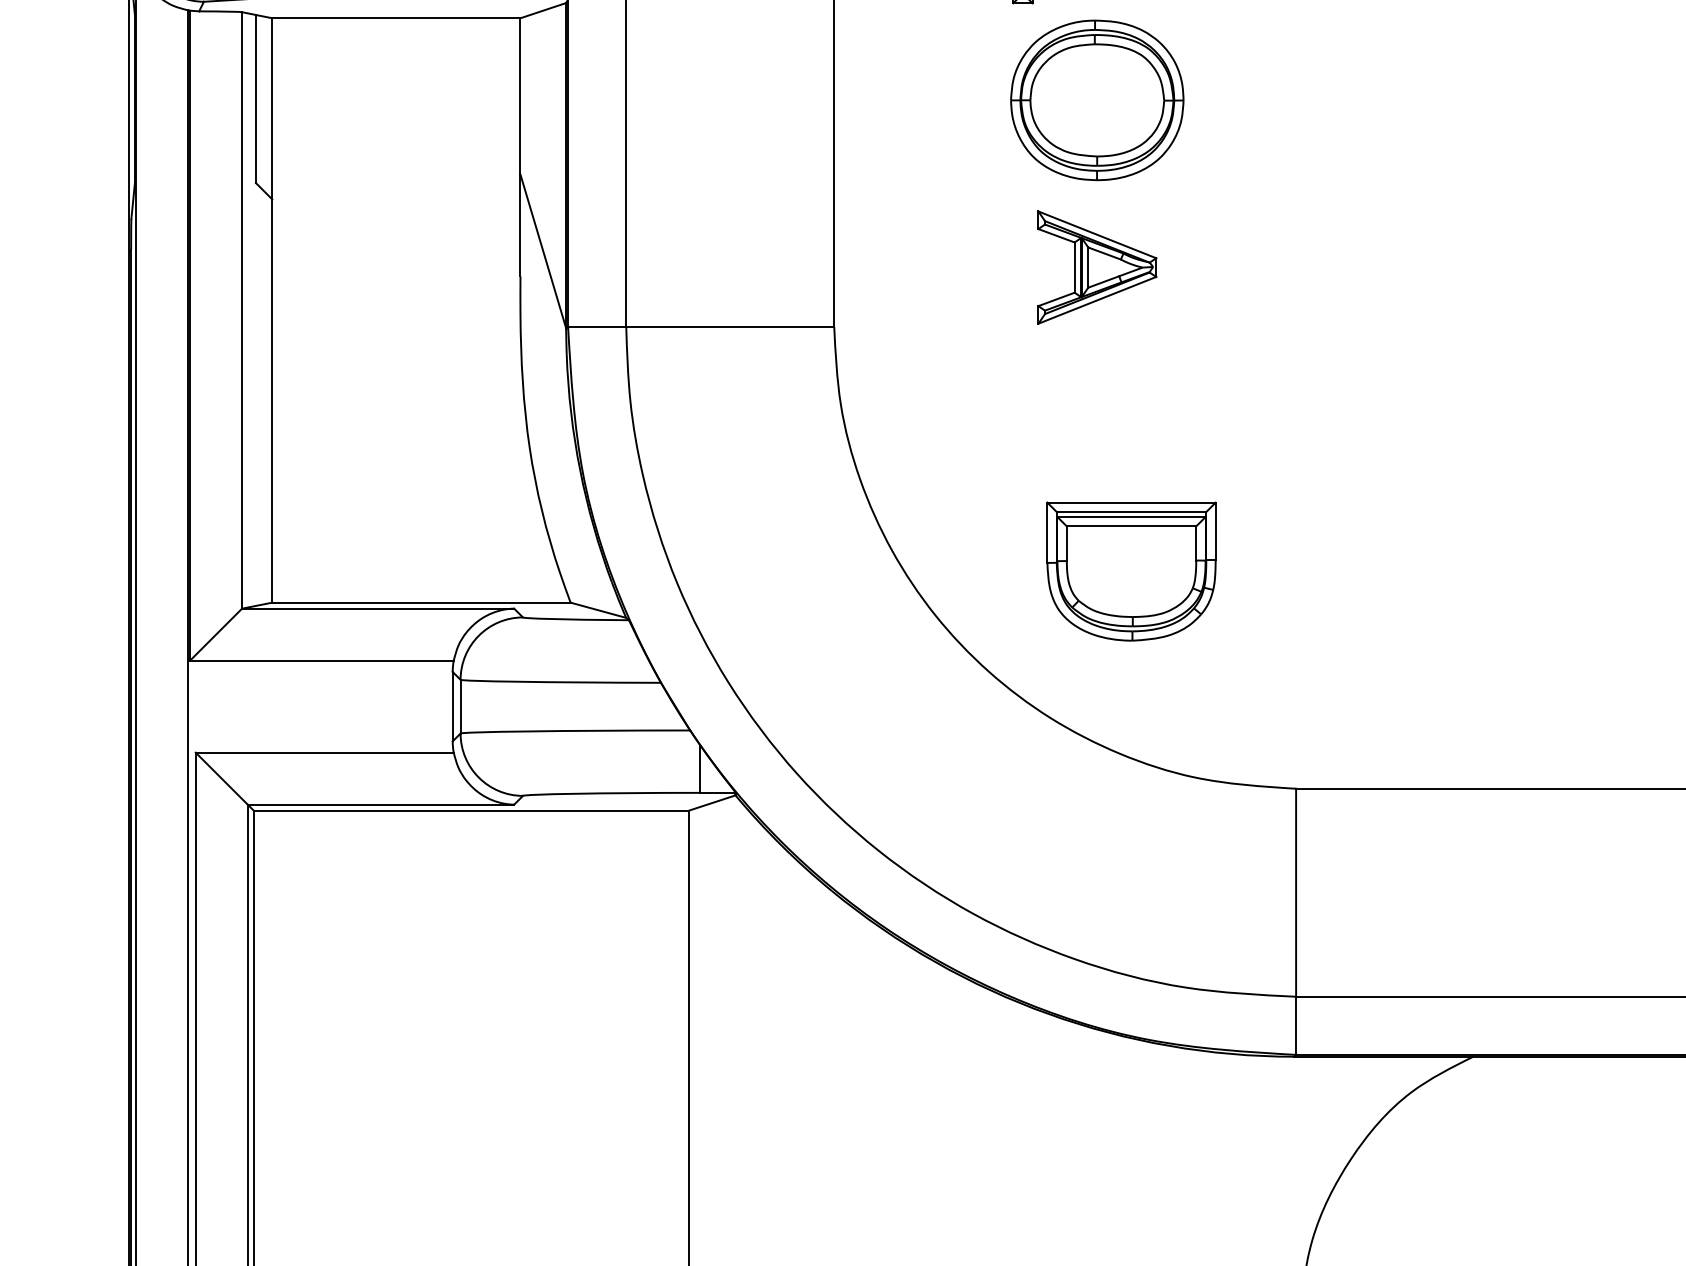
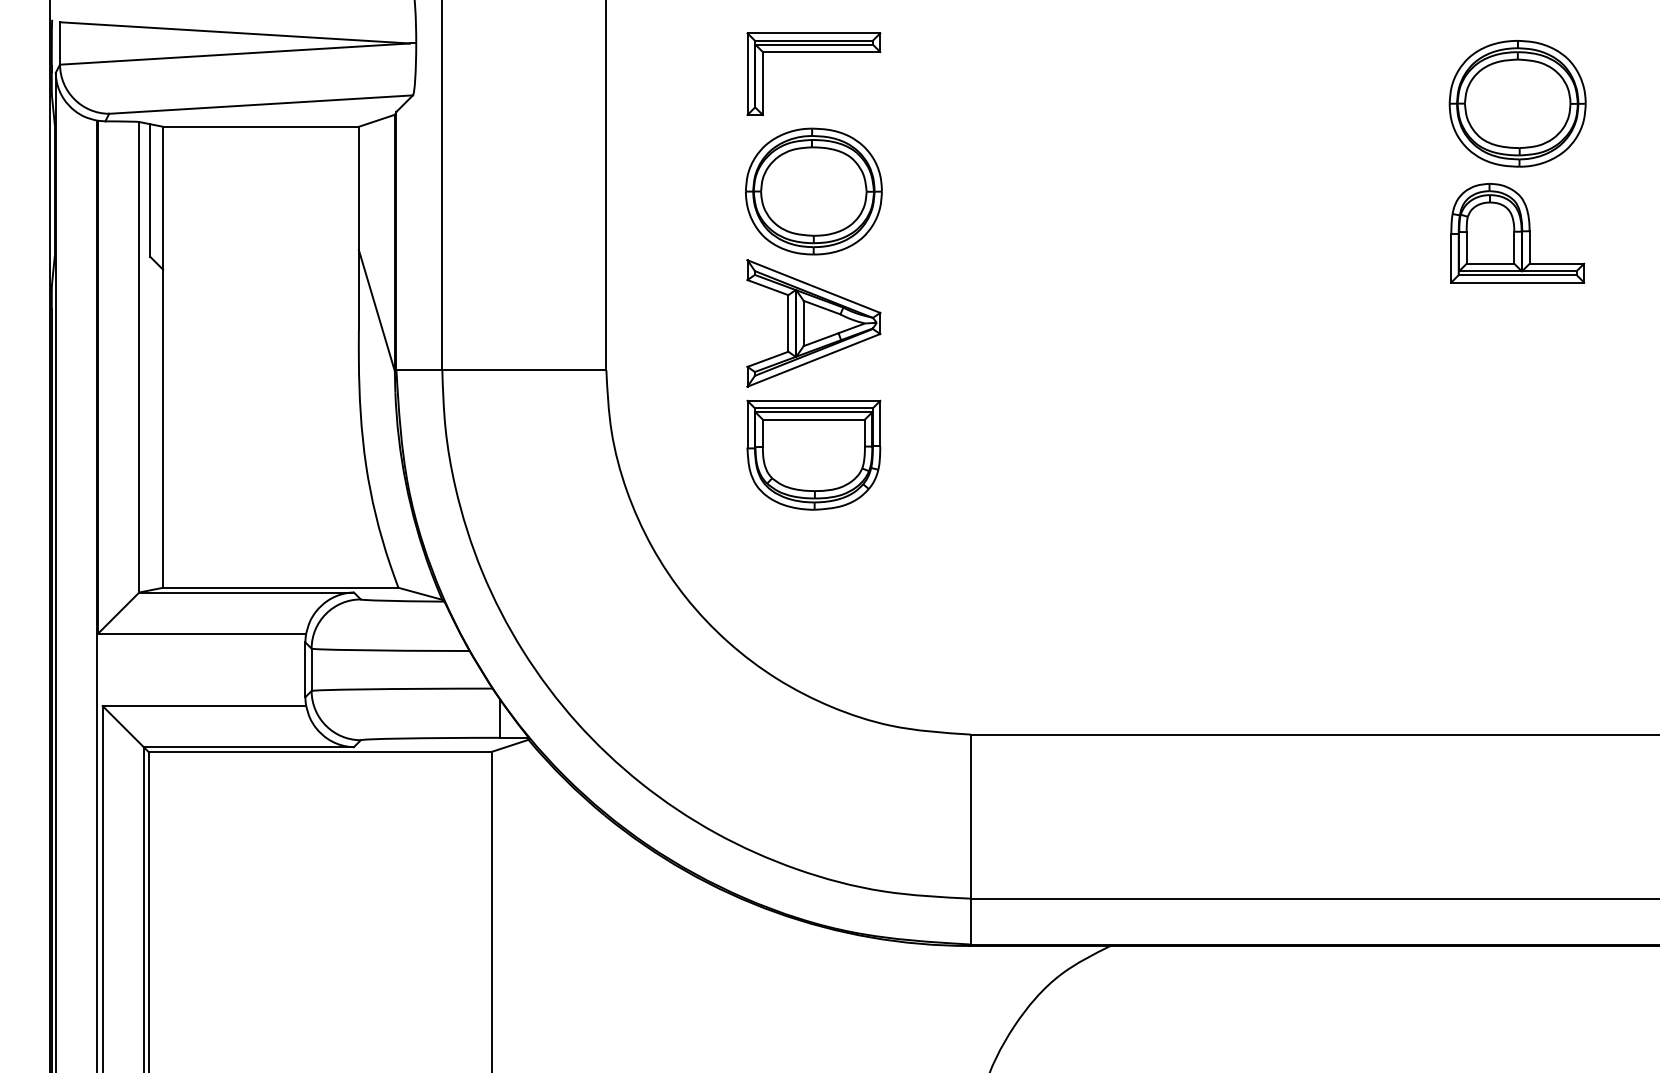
part: (1096, 267) -> (813, 323), size x1.43
part: (1131, 570) -> (813, 454), moved

